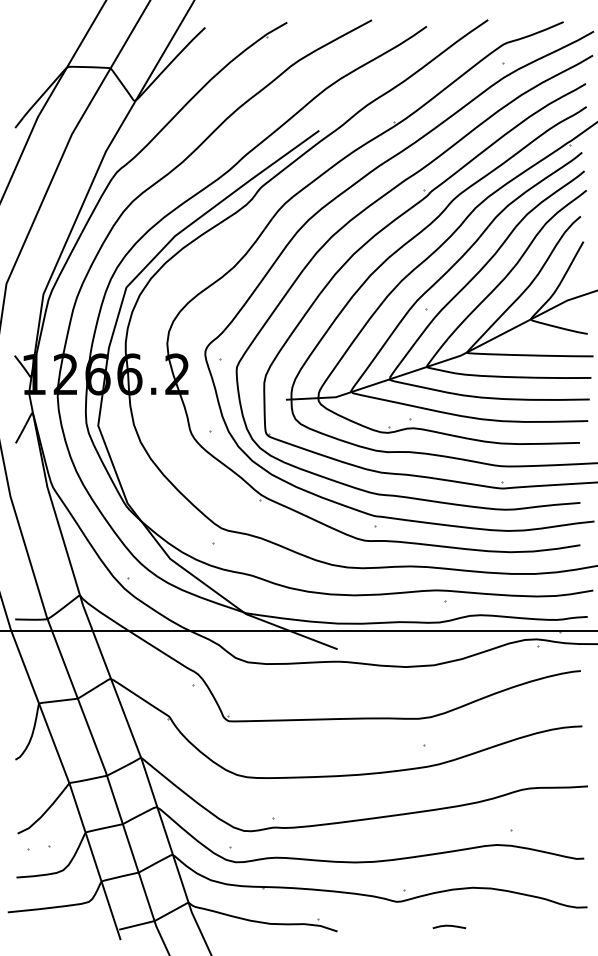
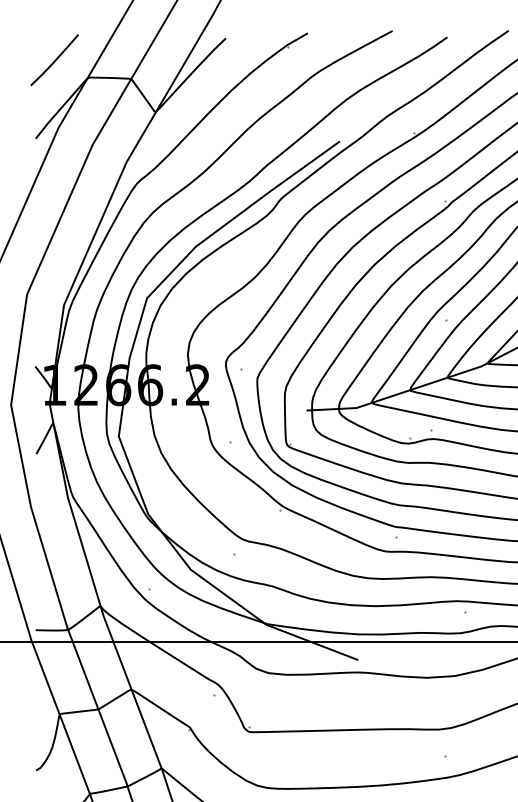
line: (33, 49) -> (54, 60), added

